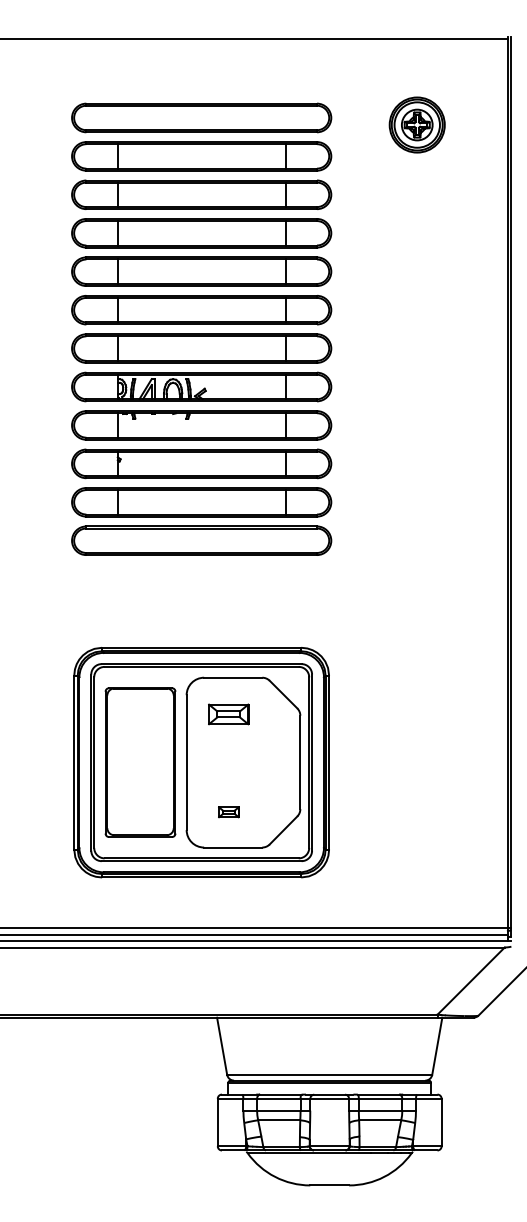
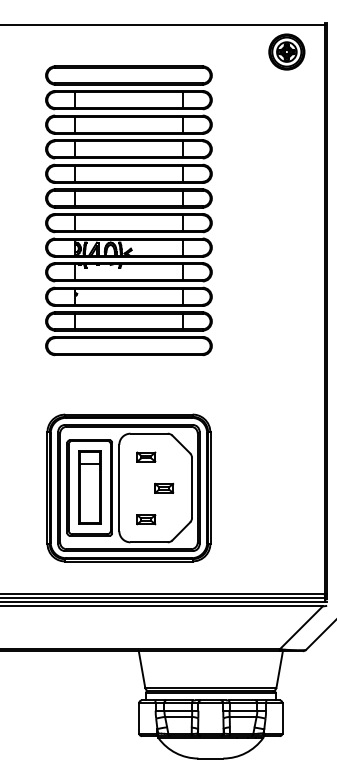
part: (416, 124) -> (286, 51), moved
part: (229, 713) -> (146, 456), size x0.71
part: (140, 761) -> (89, 487), added
part: (257, 761) -> (164, 487), added
part: (229, 811) -> (146, 519), size x1.43

